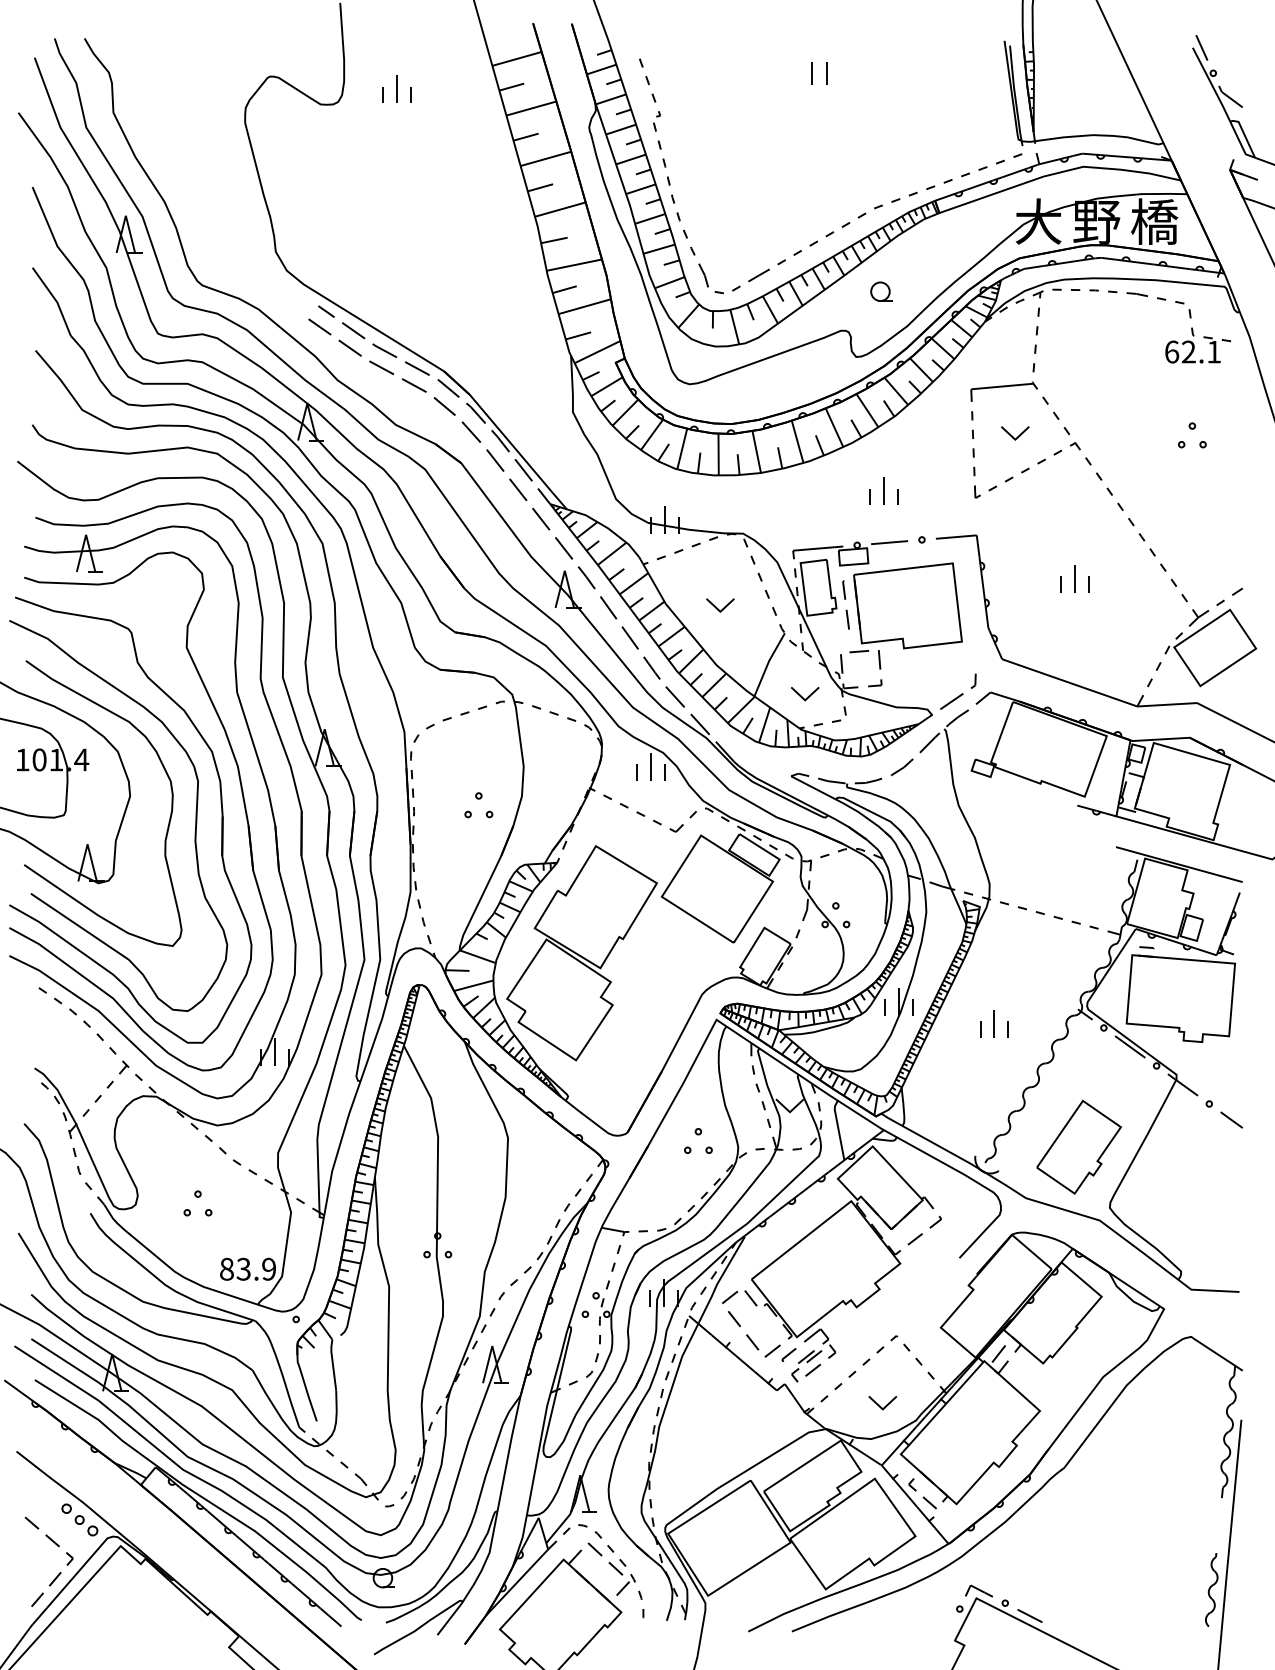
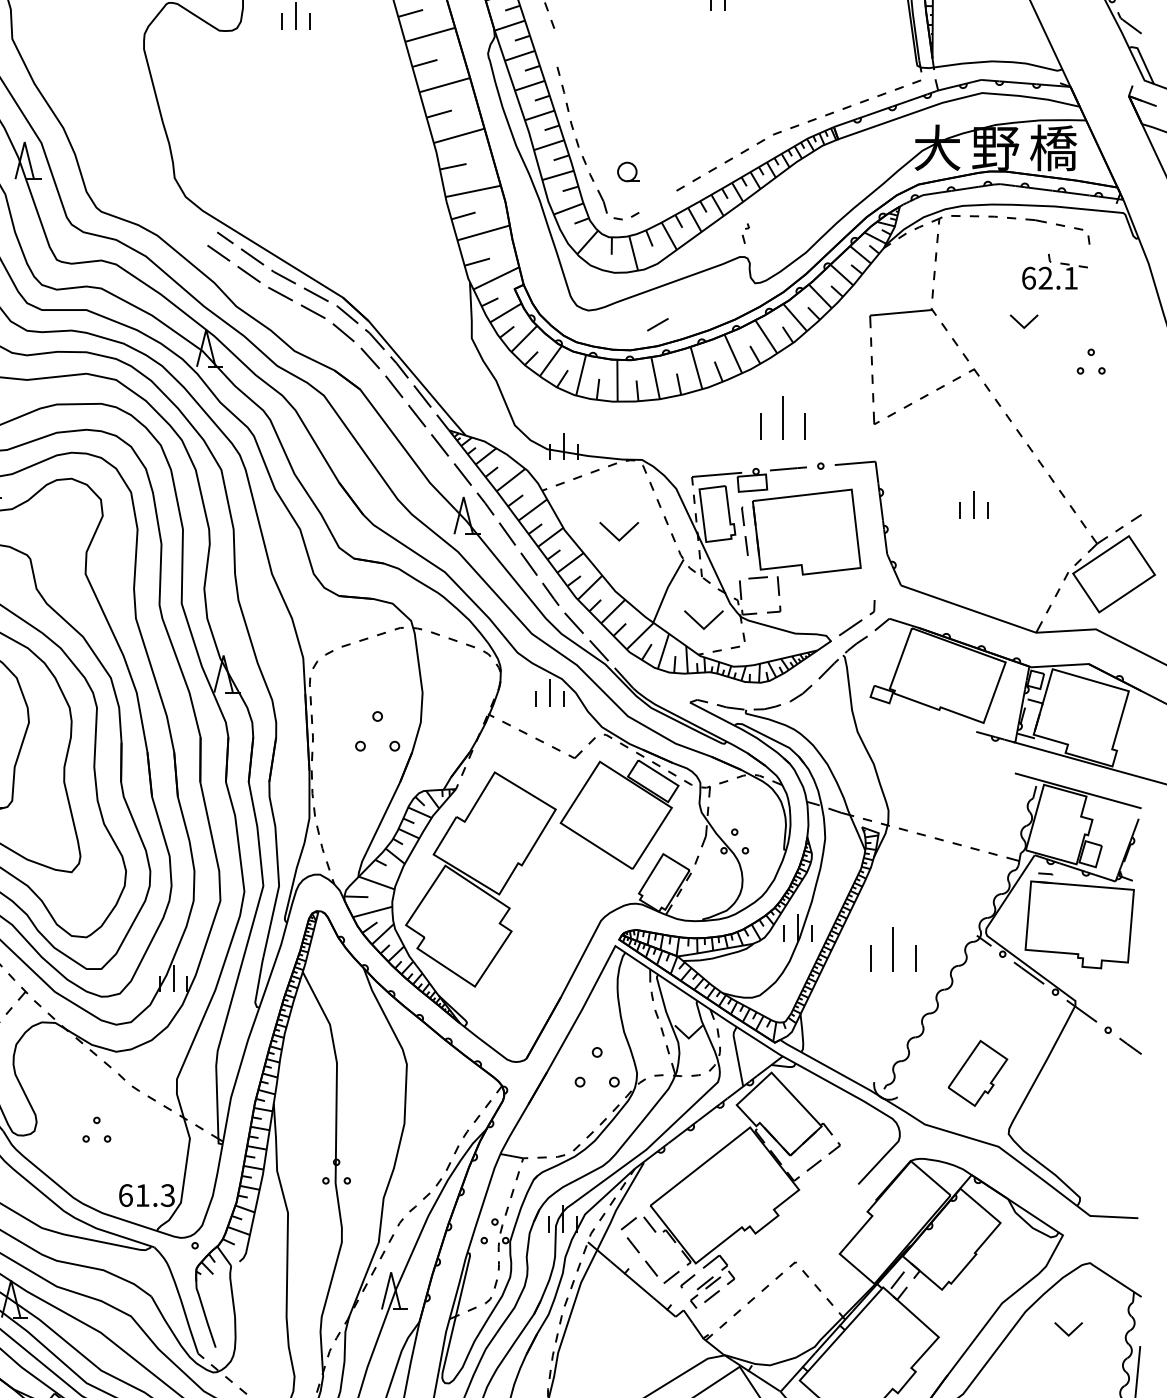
part: (657, 121) -> (746, 233), moved
line: (758, 275) -> (657, 324), moved
part: (881, 291) -> (628, 171), moved
part: (1198, 345) -> (1055, 271), moved
part: (1015, 433) -> (1024, 321), moved
part: (883, 490) -> (782, 416), size x1.6
part: (720, 605) -> (619, 531), size x1.4
part: (805, 694) -> (704, 620), size x1.4
part: (478, 805) -> (377, 731), size x1.6
part: (994, 1023) -> (893, 949), size x1.6
part: (698, 1140) -> (597, 1066), size x1.6
part: (1078, 1146) -> (977, 1072), size x0.7
text: (247, 1268) -> (146, 1194), 83.9 -> 61.3
part: (882, 1403) -> (1068, 1329), moved

